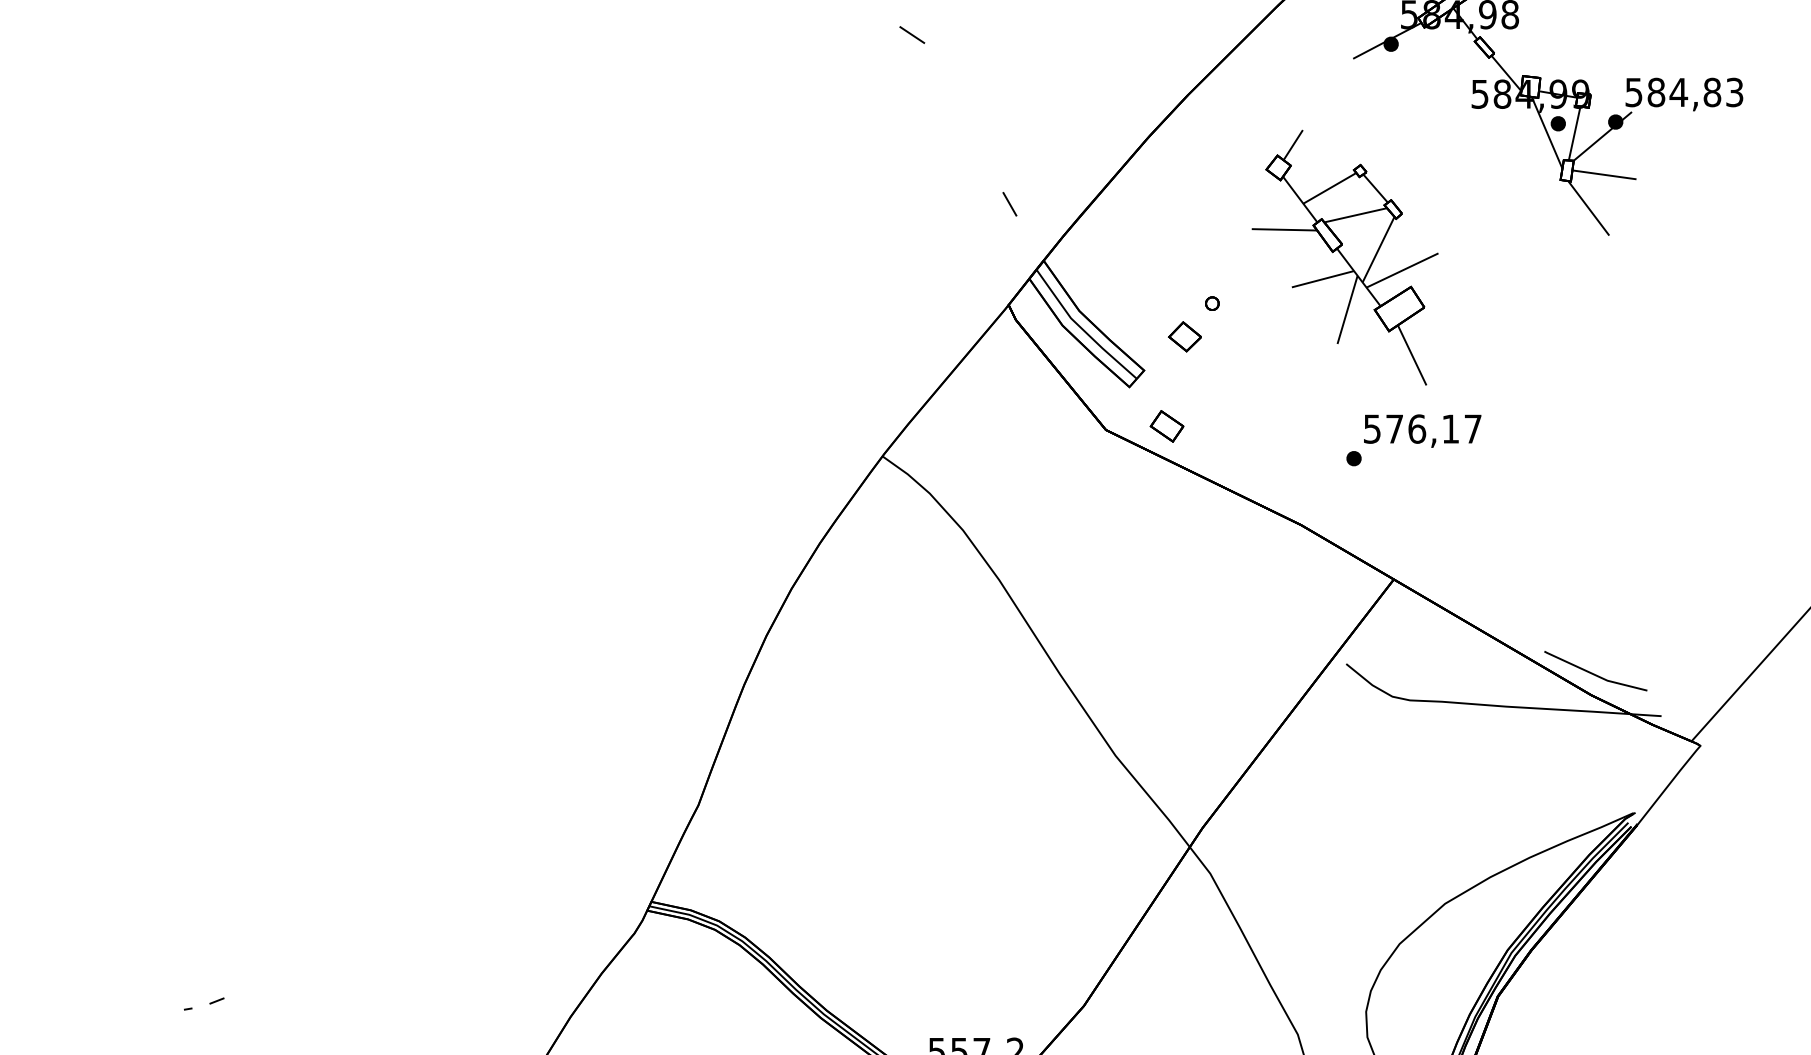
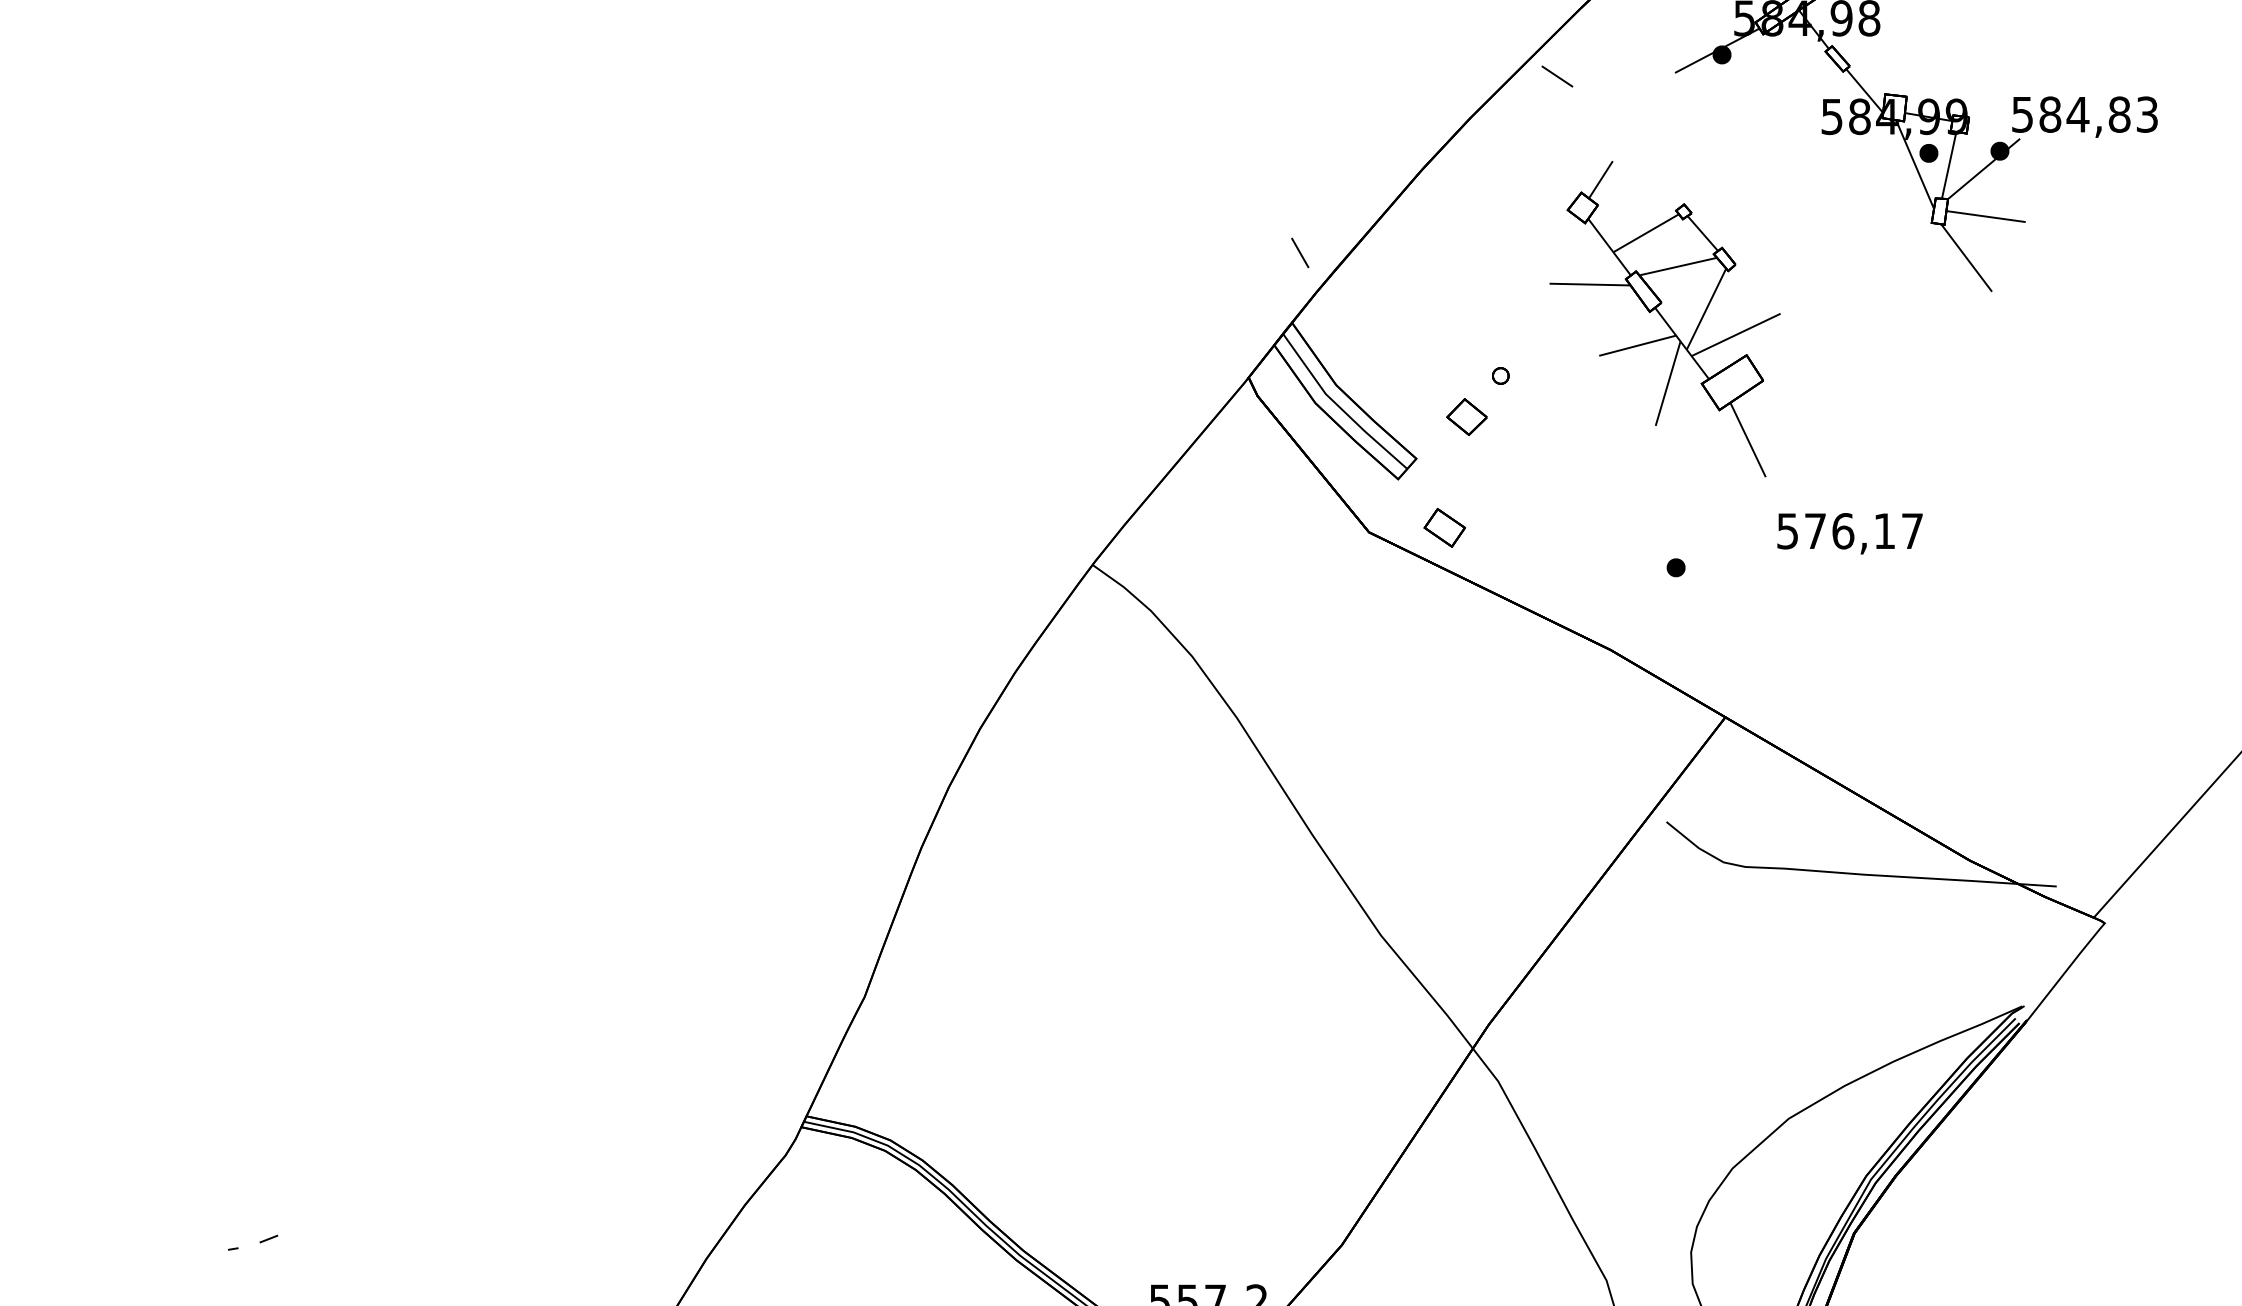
line: (912, 35) -> (1557, 76), moved
line: (1010, 203) -> (1300, 252), moved
text: (1422, 430) -> (1849, 533), moved
line: (1595, 674) -> (1974, 834), removed

